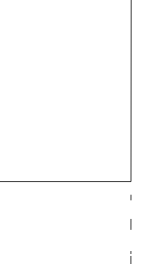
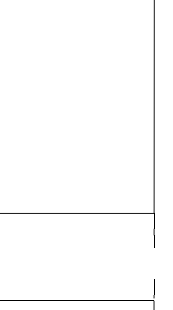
part: (130, 224) -> (153, 263), removed

